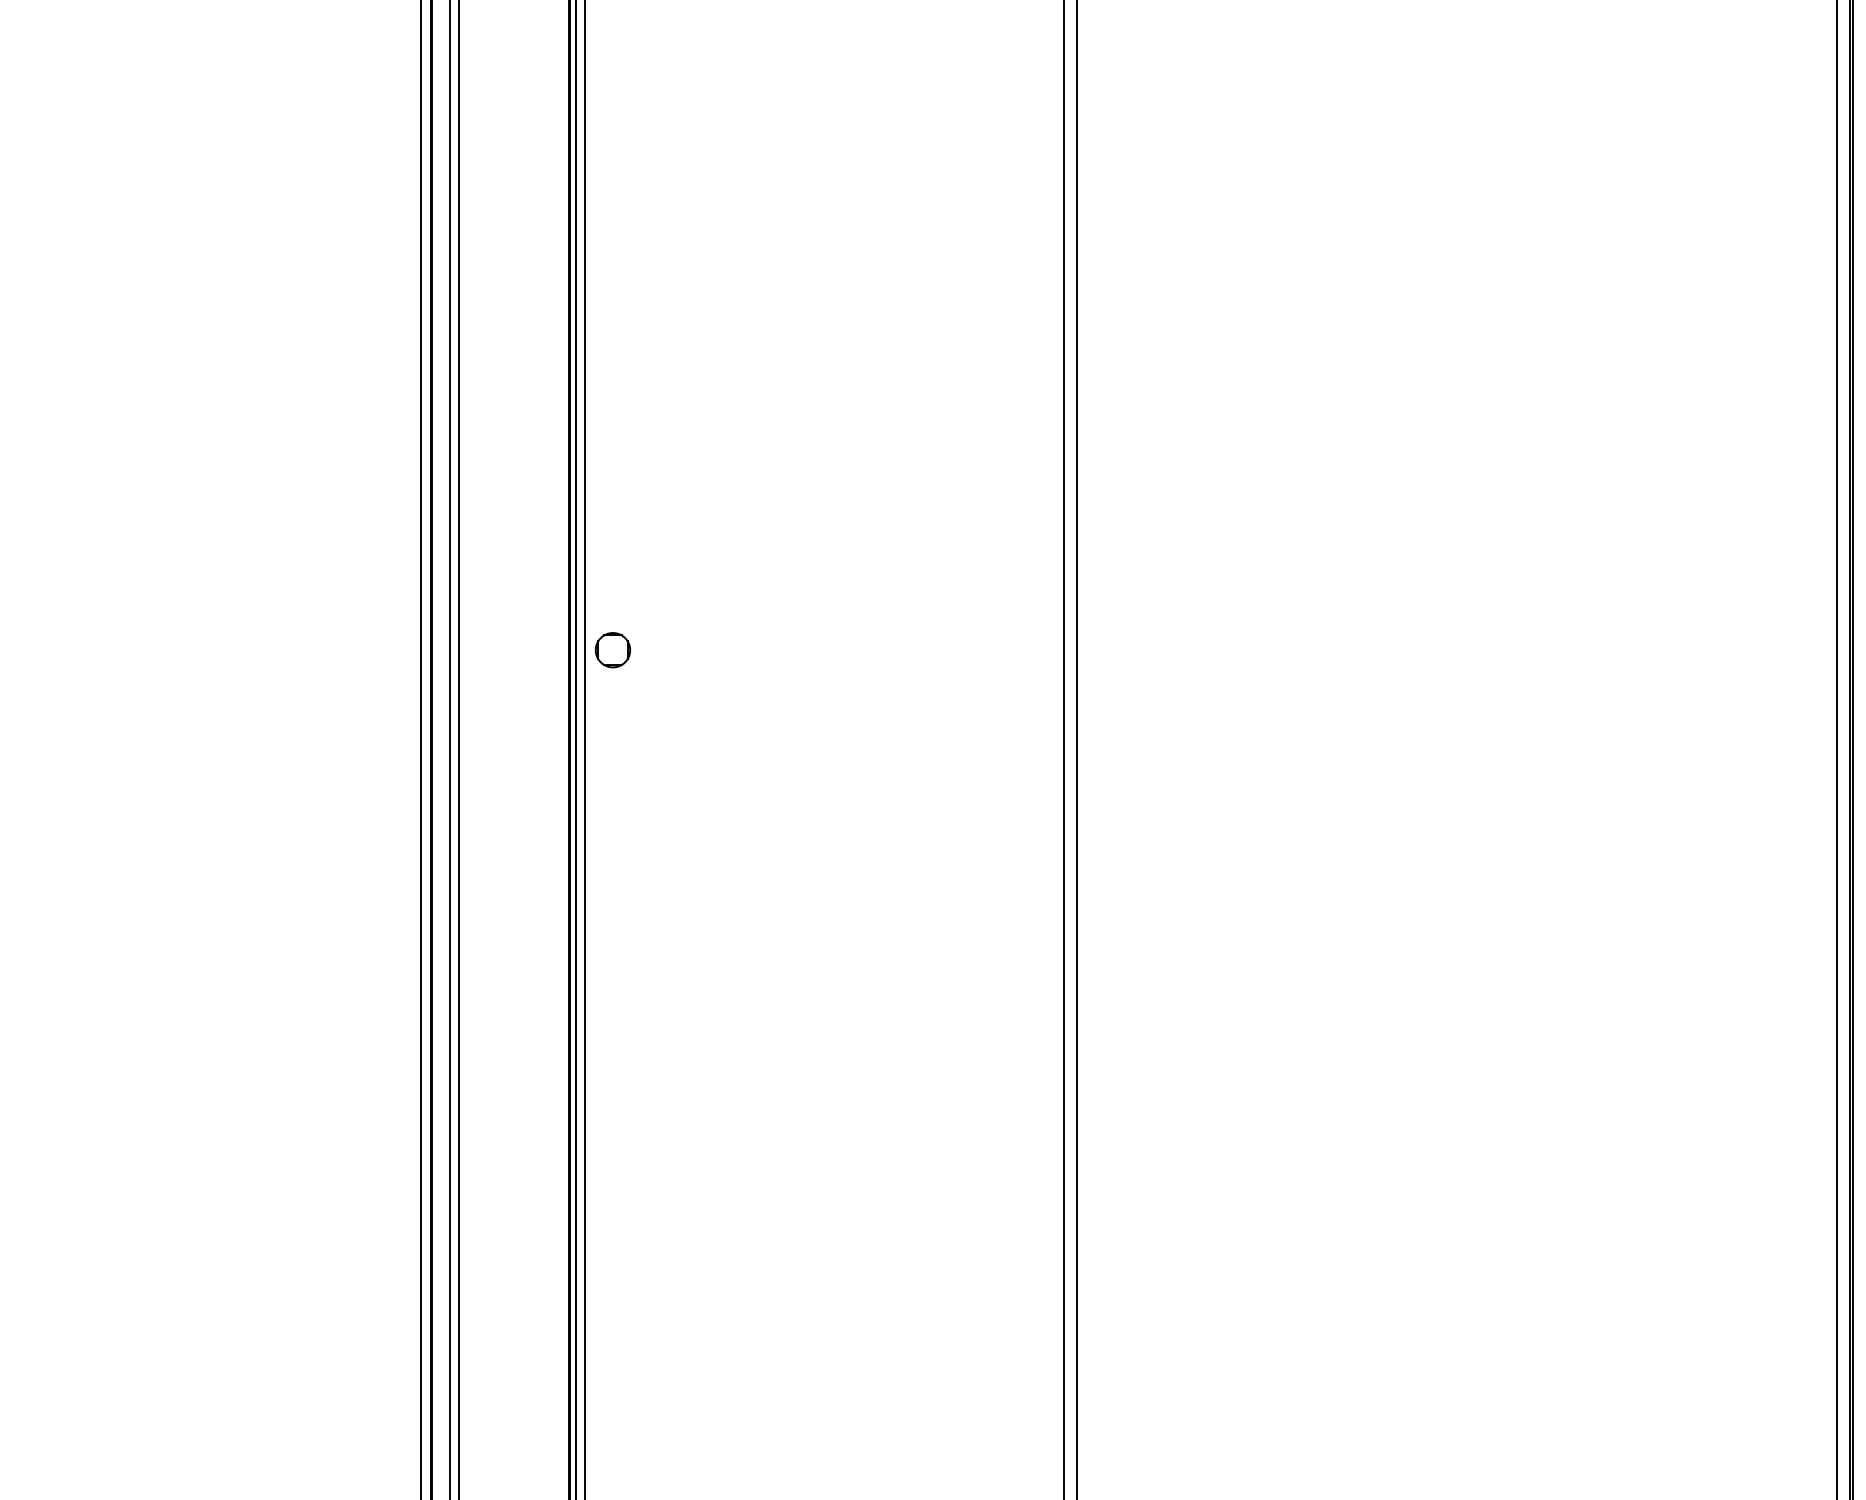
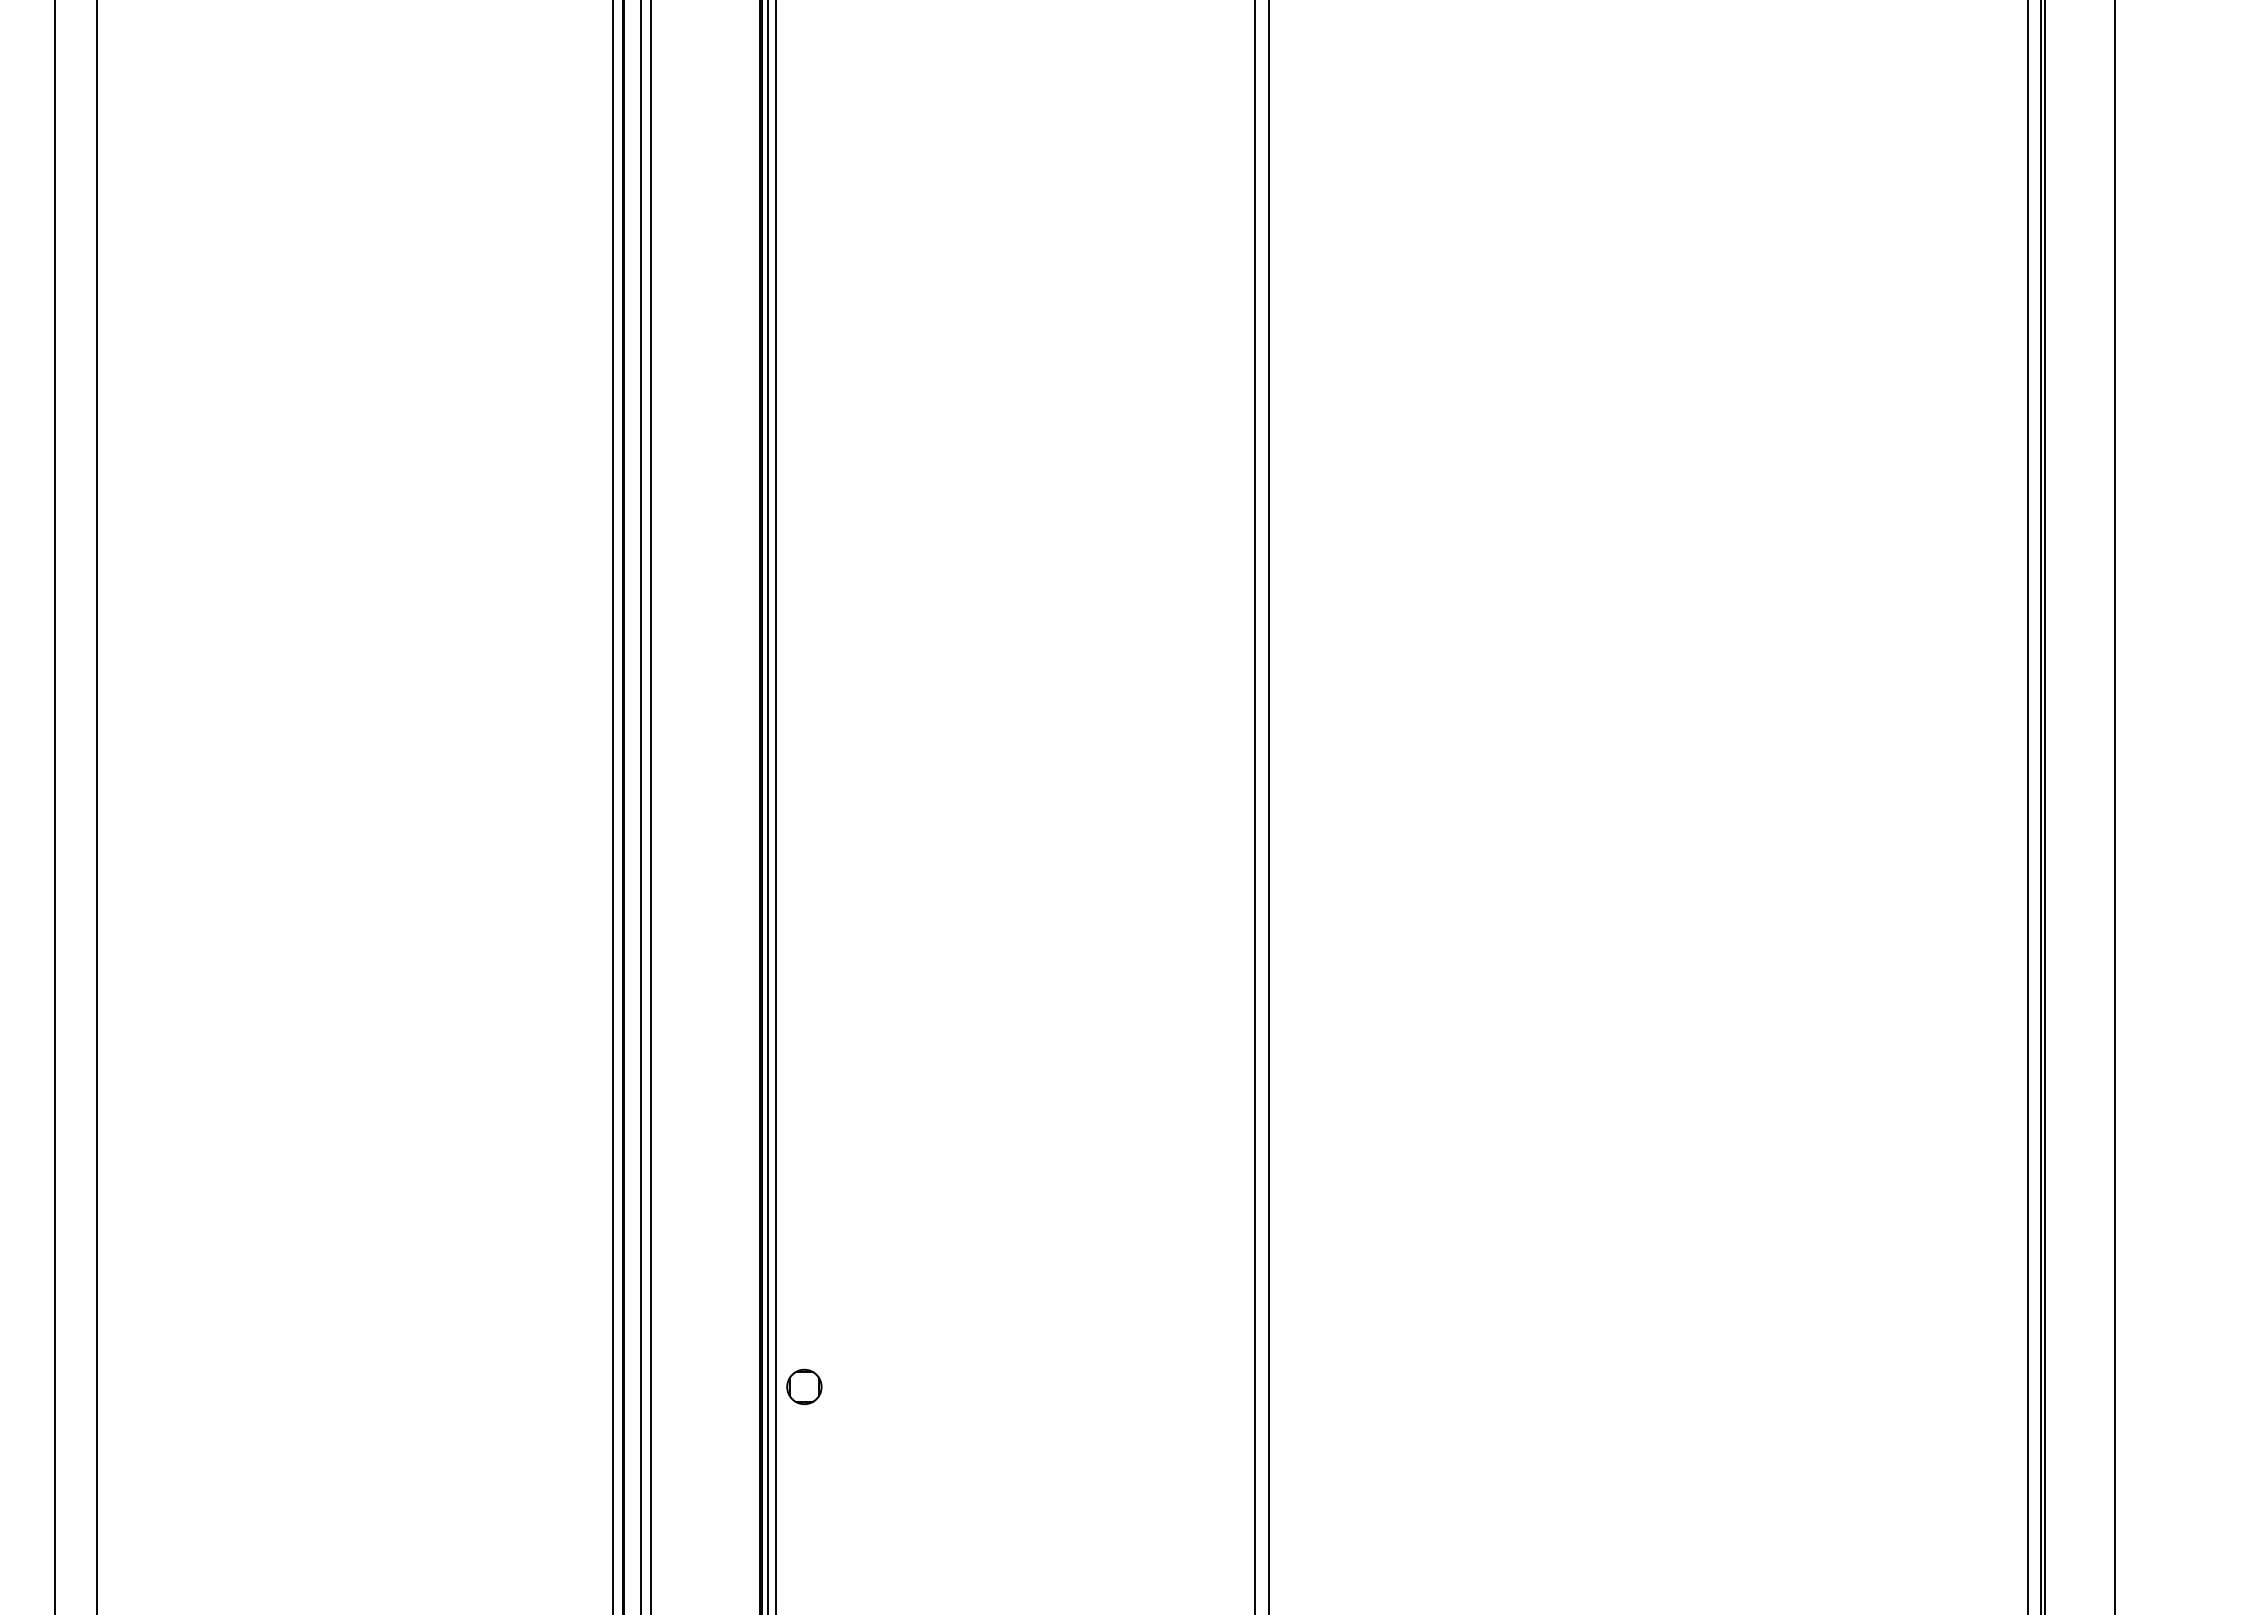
part: (613, 649) -> (804, 1386), moved

